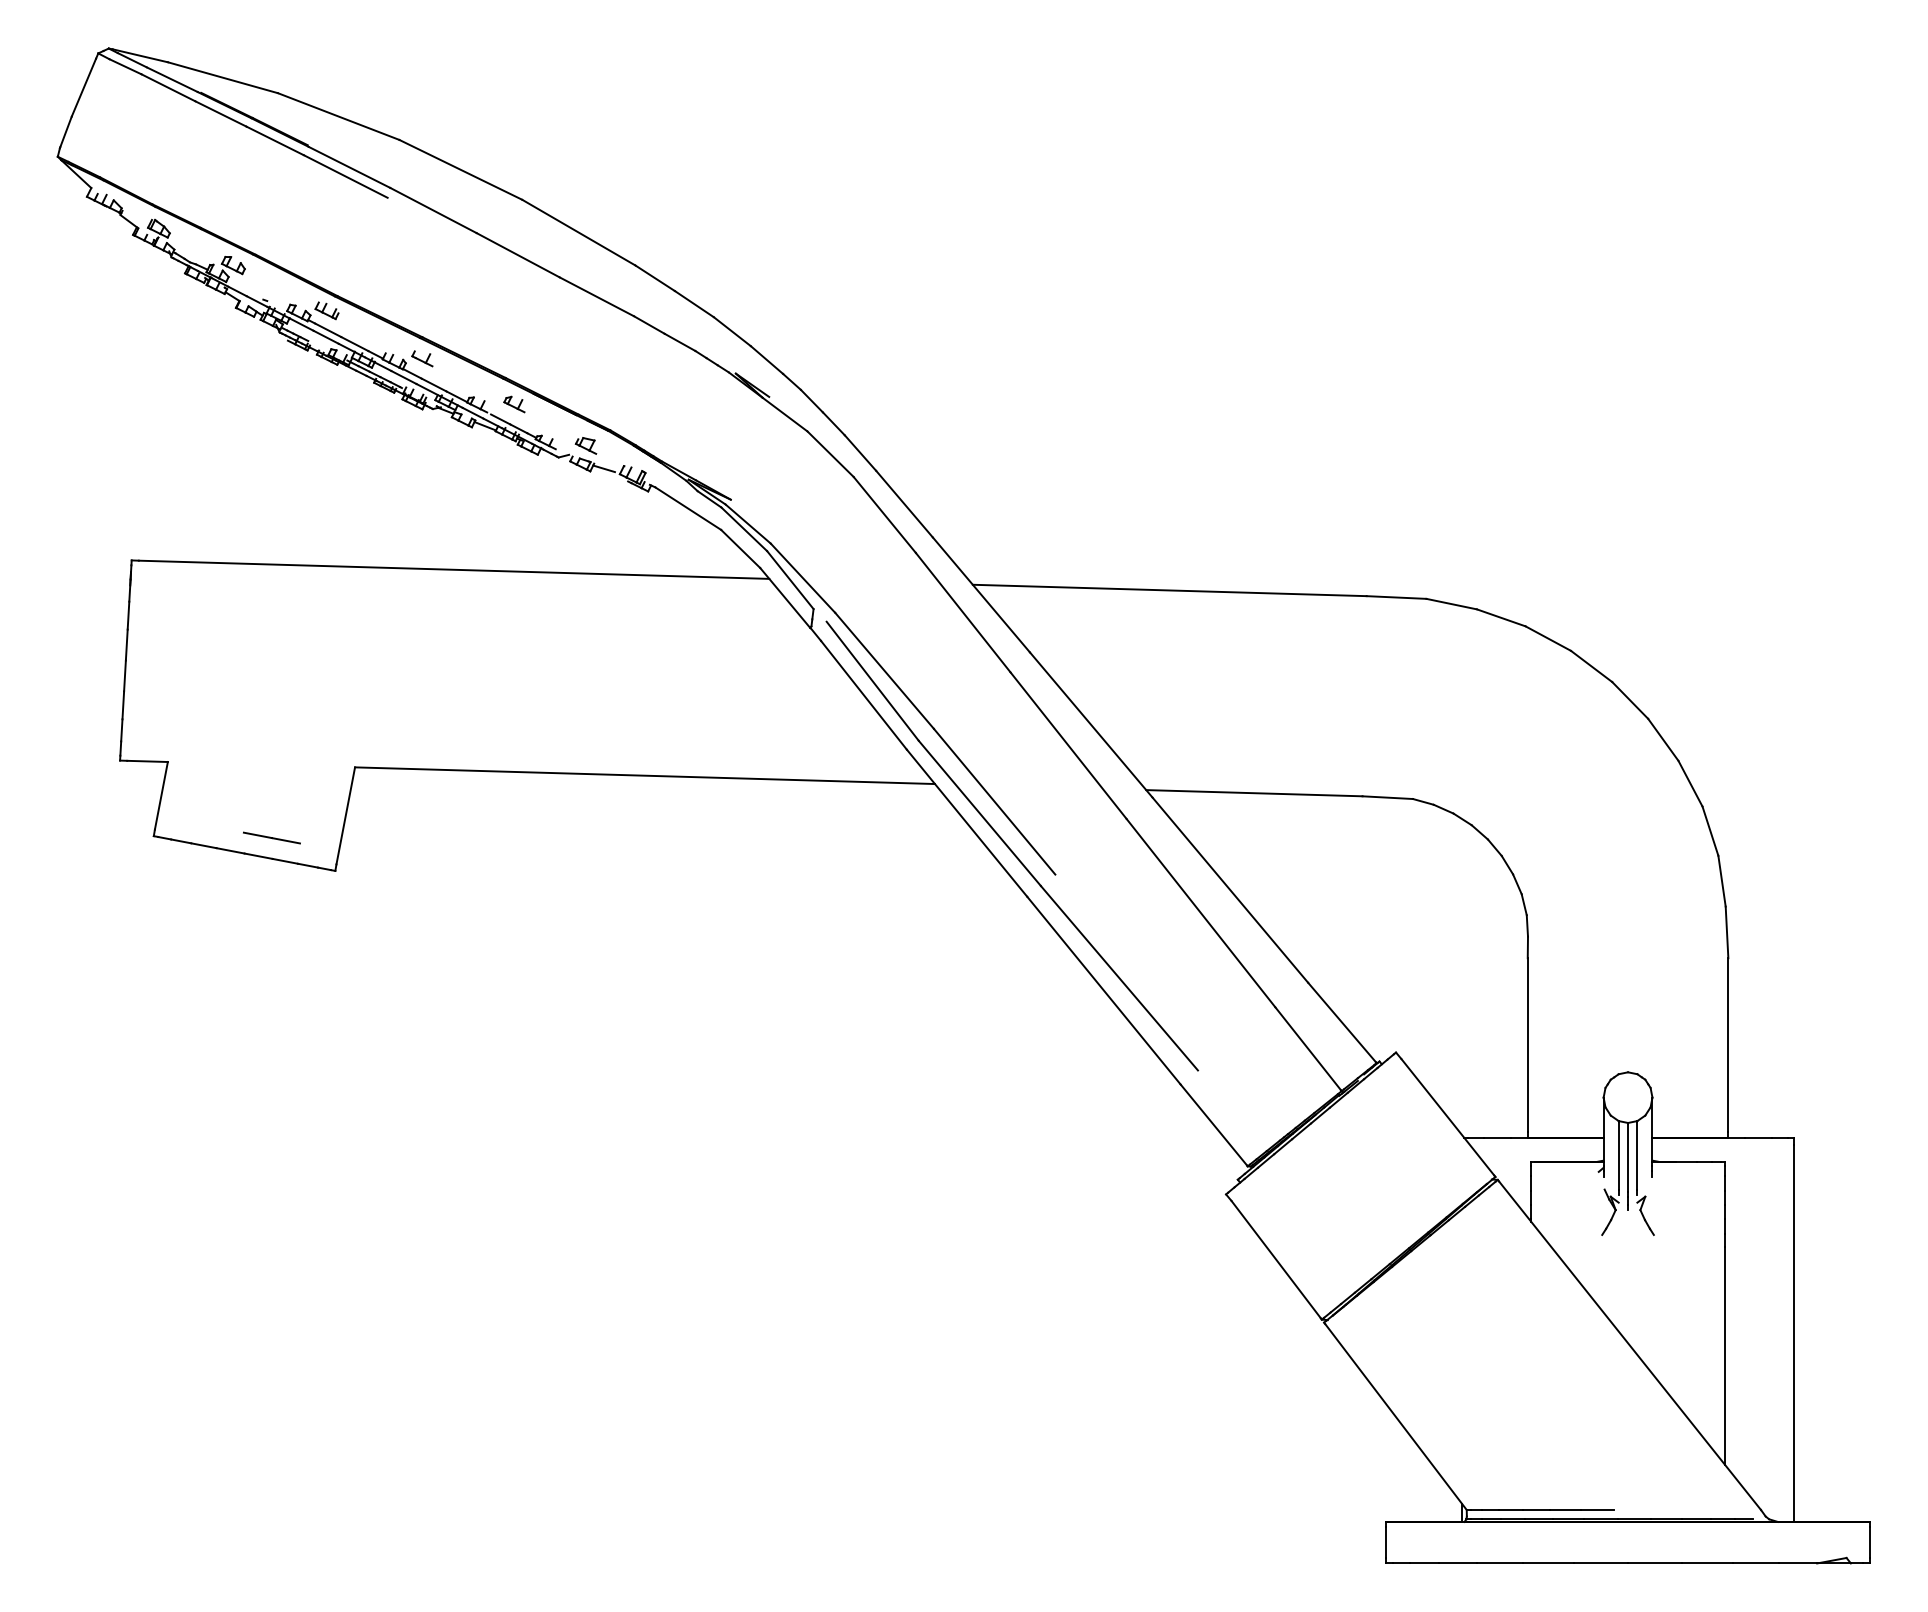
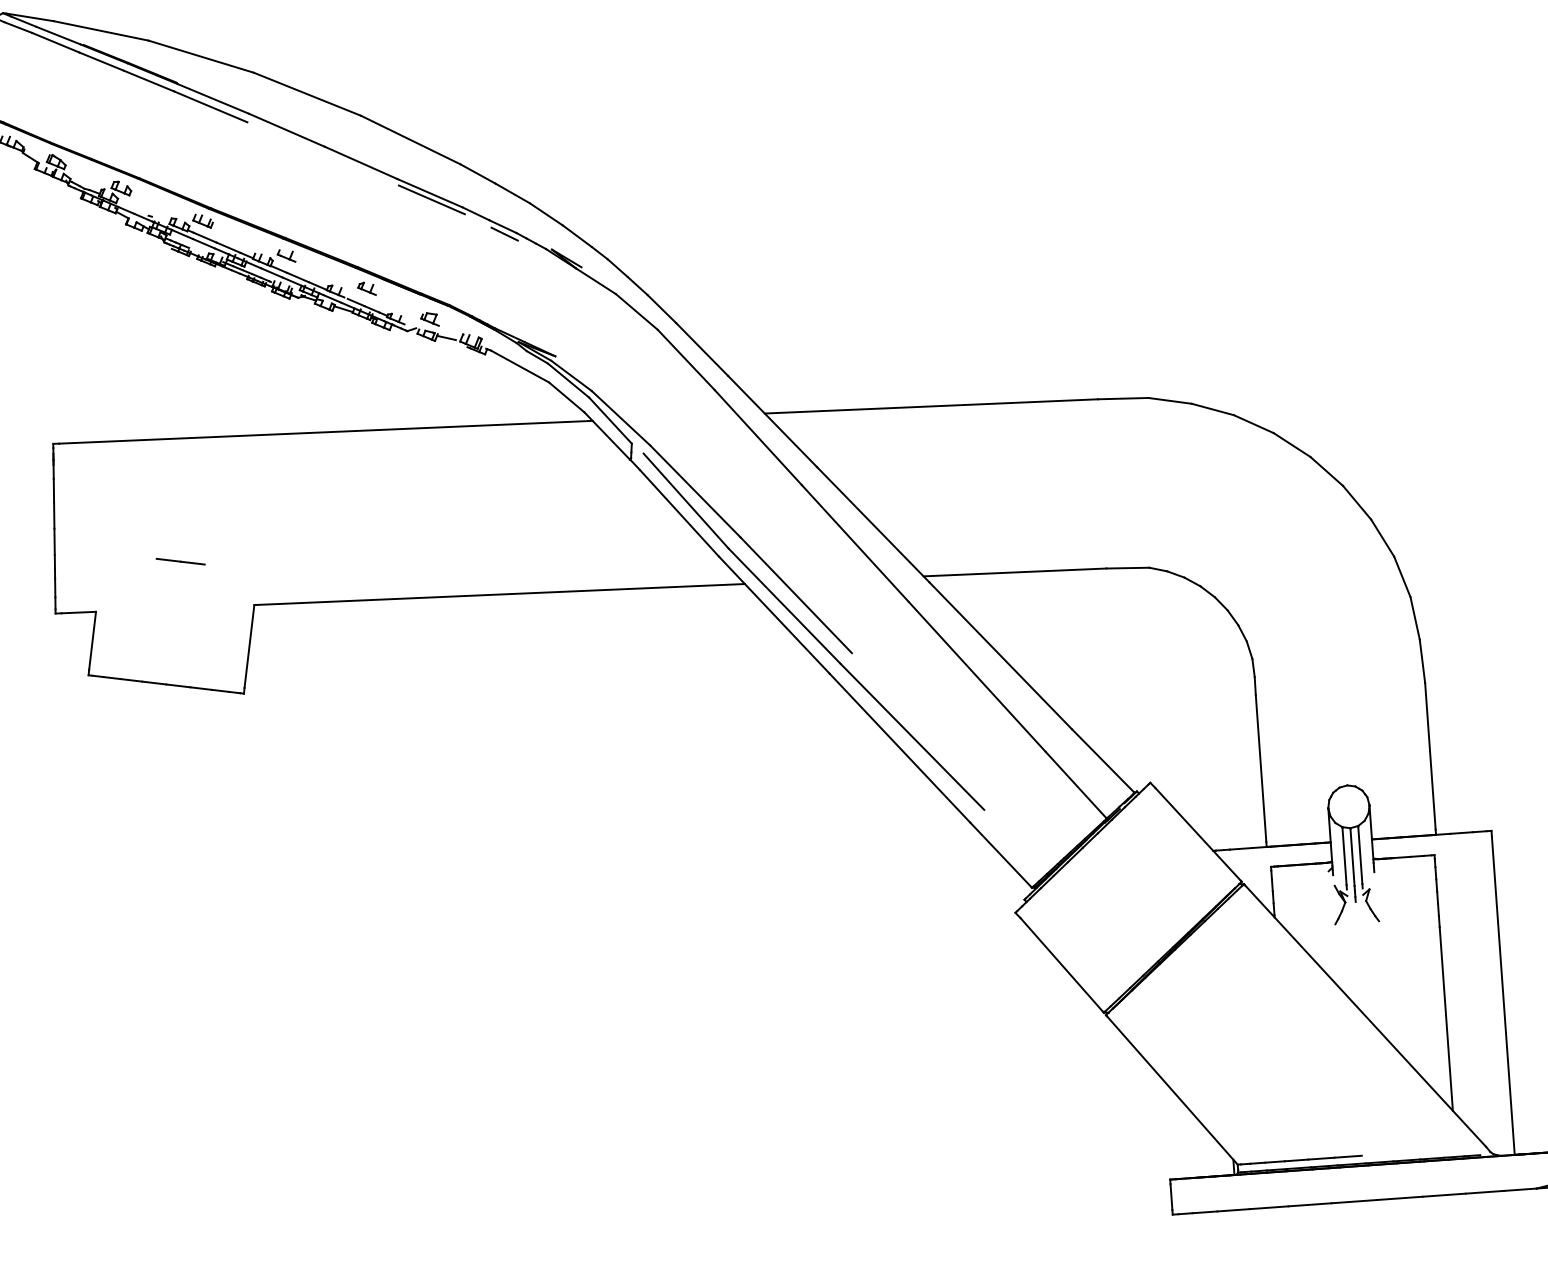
line: (598, 304) -> (431, 199), added
line: (681, 351) -> (504, 234), added
line: (271, 837) -> (180, 561), moved

